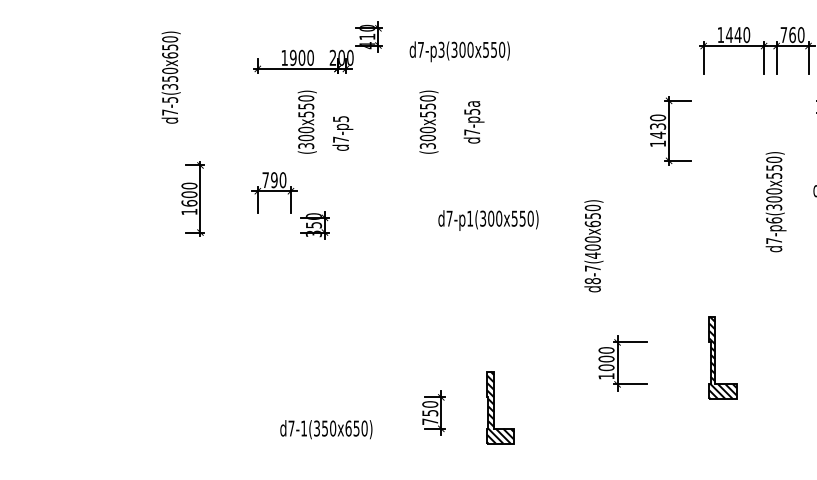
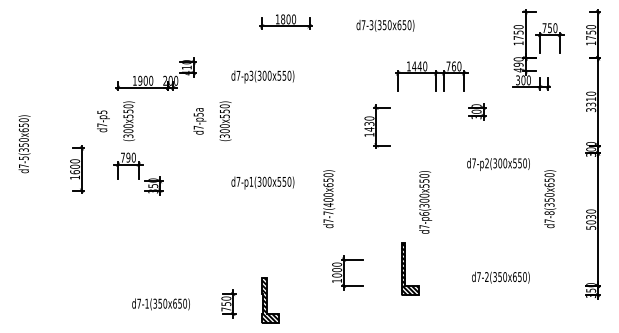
text: (459, 50) -> (262, 76), moved
text: (171, 78) -> (24, 144), moved
text: (306, 122) -> (128, 121), moved
text: (473, 122) -> (199, 121), moved
text: (342, 133) -> (103, 121), moved
text: (775, 202) -> (425, 202), moved
text: (592, 280) -> (328, 220), d8-7(400x650) -> d7-7(400x650)
text: (325, 429) -> (160, 304), moved

